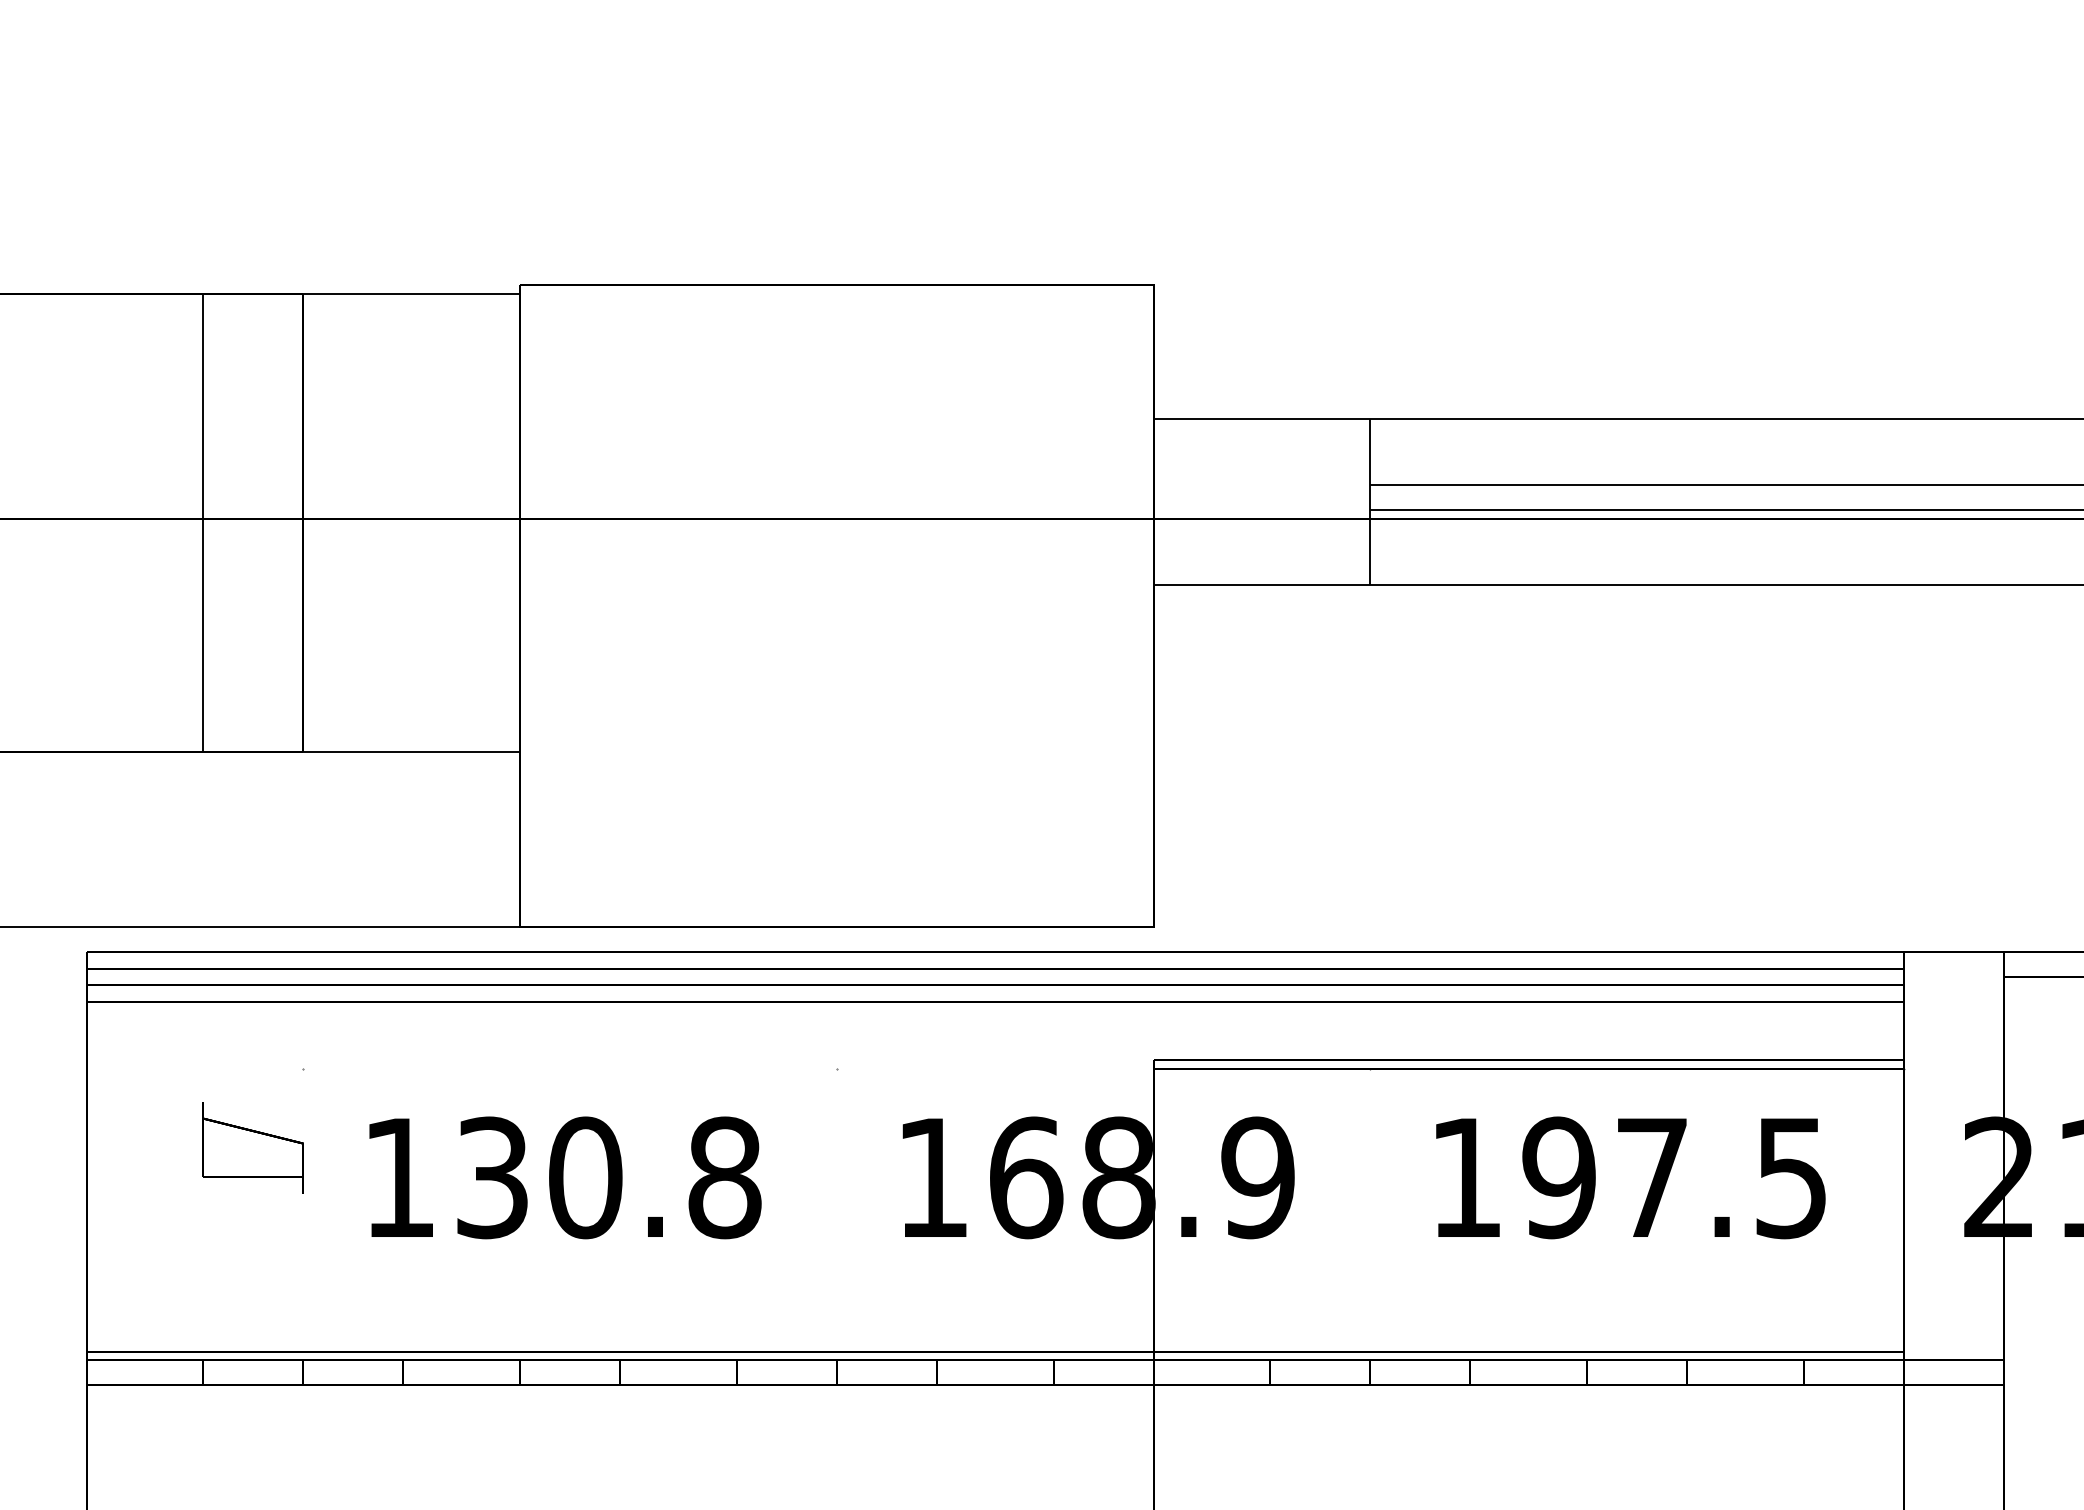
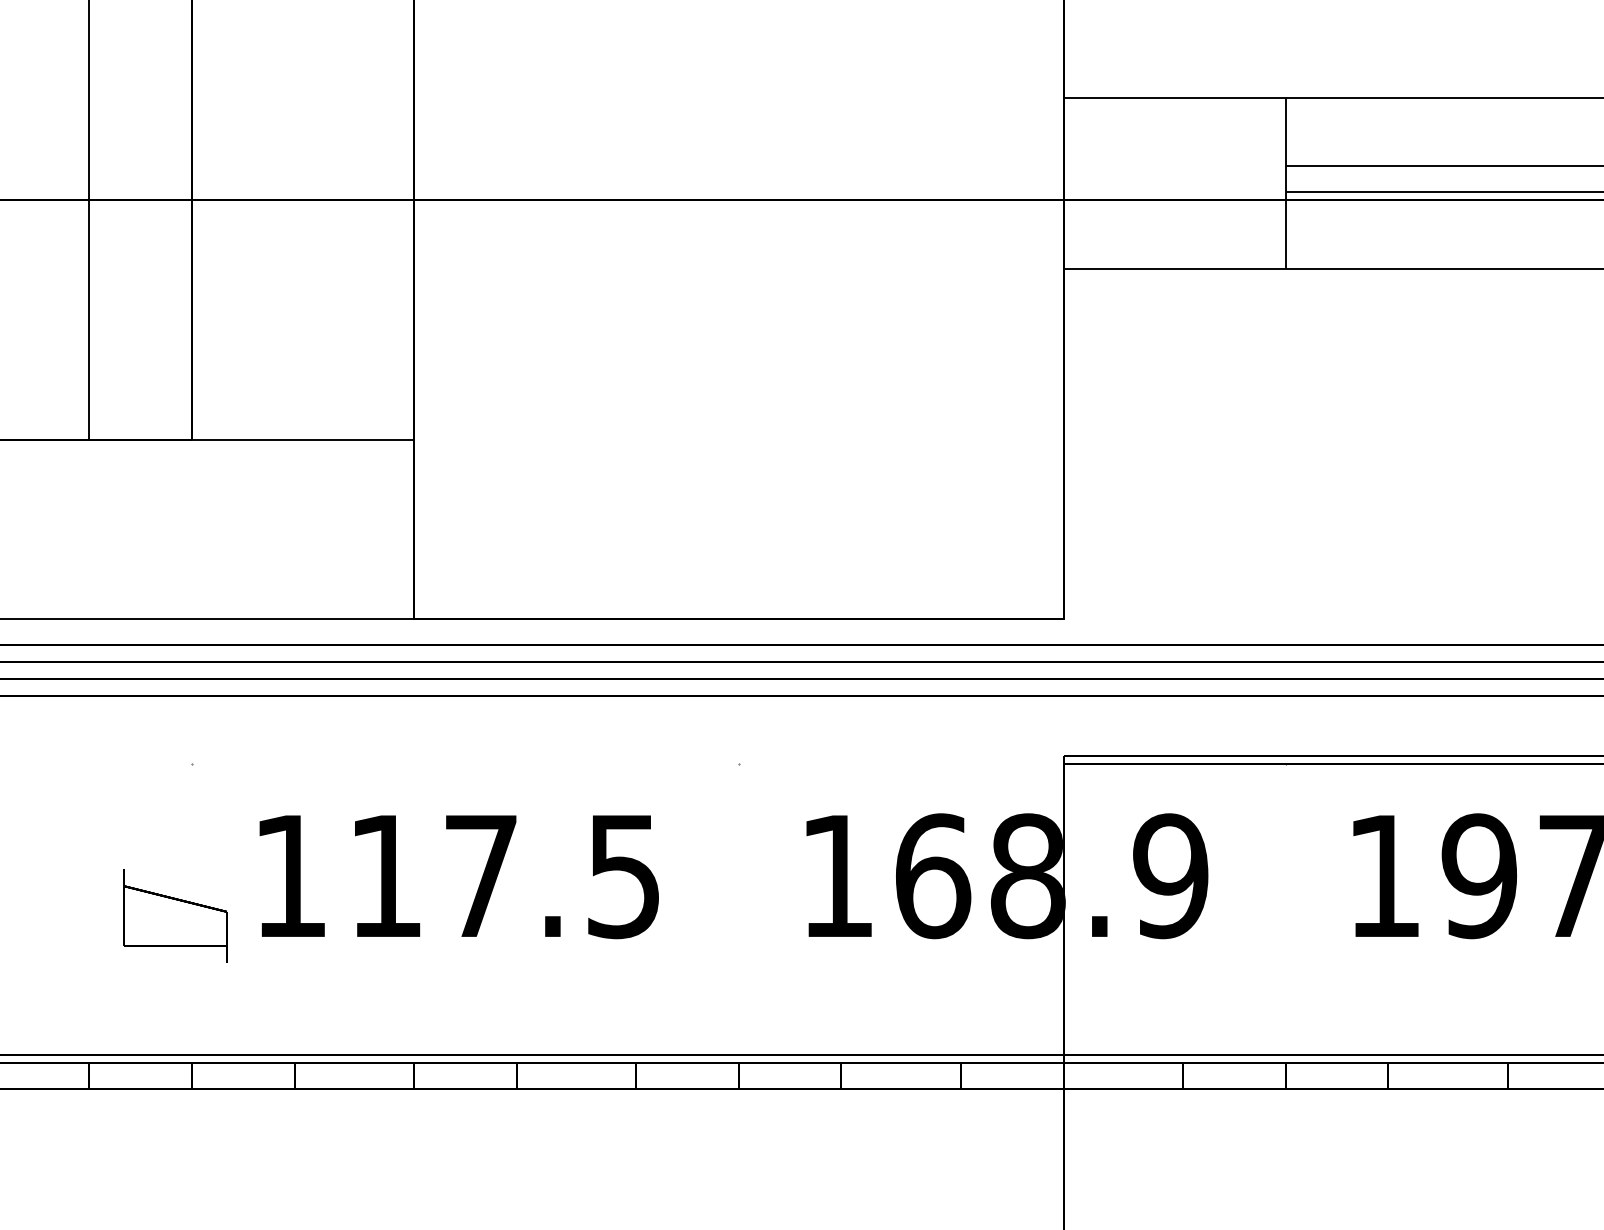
part: (252, 1147) -> (174, 915), moved
text: (609, 1177) -> (505, 875), 130.8 -> 117.5

